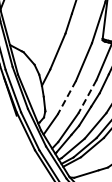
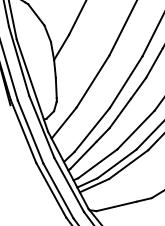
line: (87, 96) -> (126, 81), dashed -> solid
line: (66, 98) -> (92, 82), dashed -> solid

